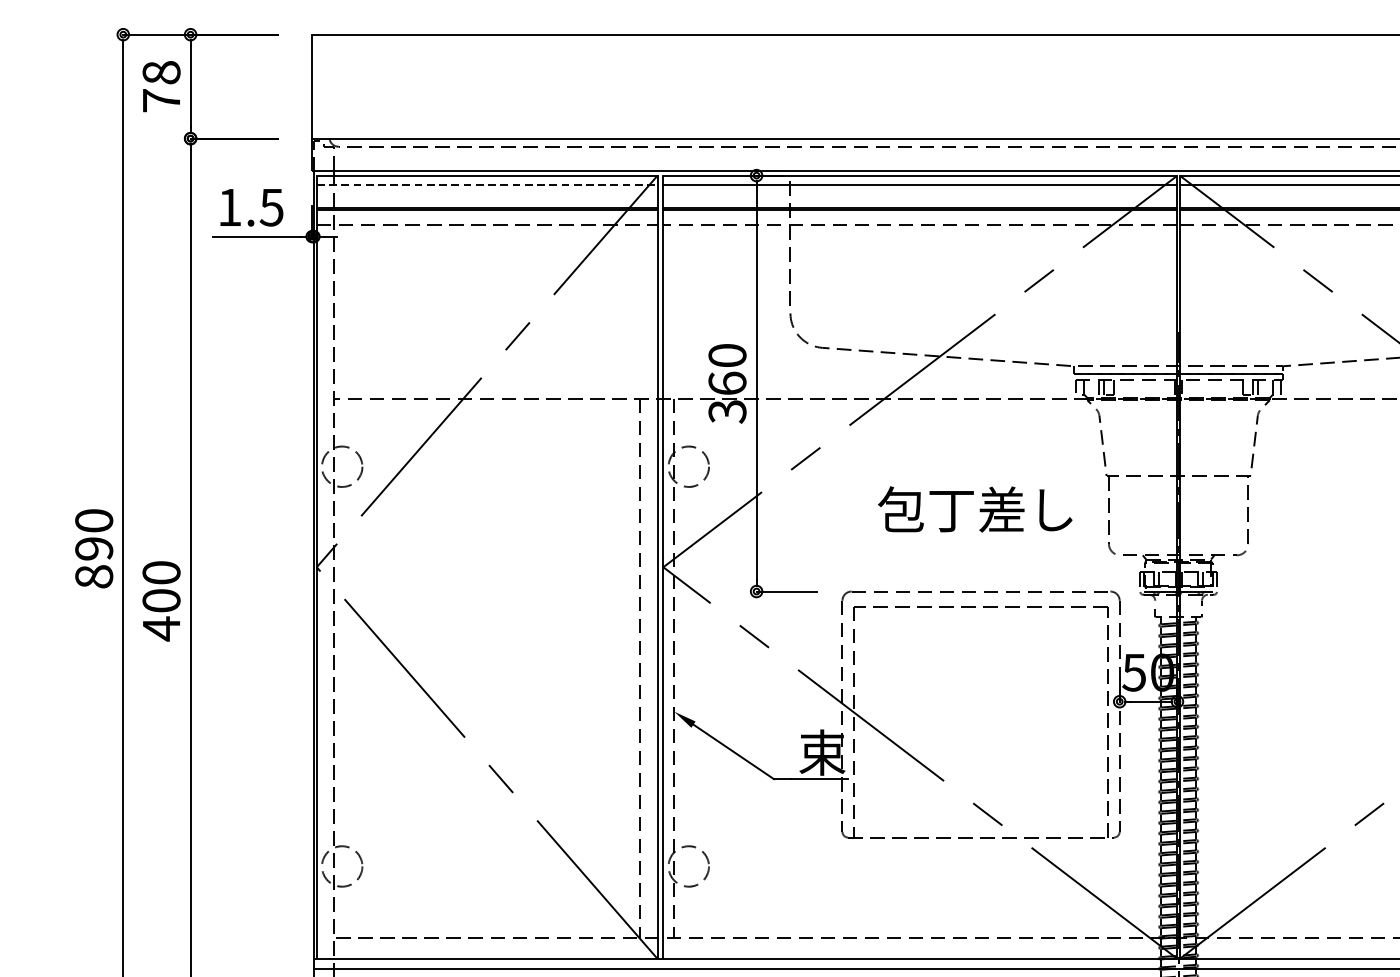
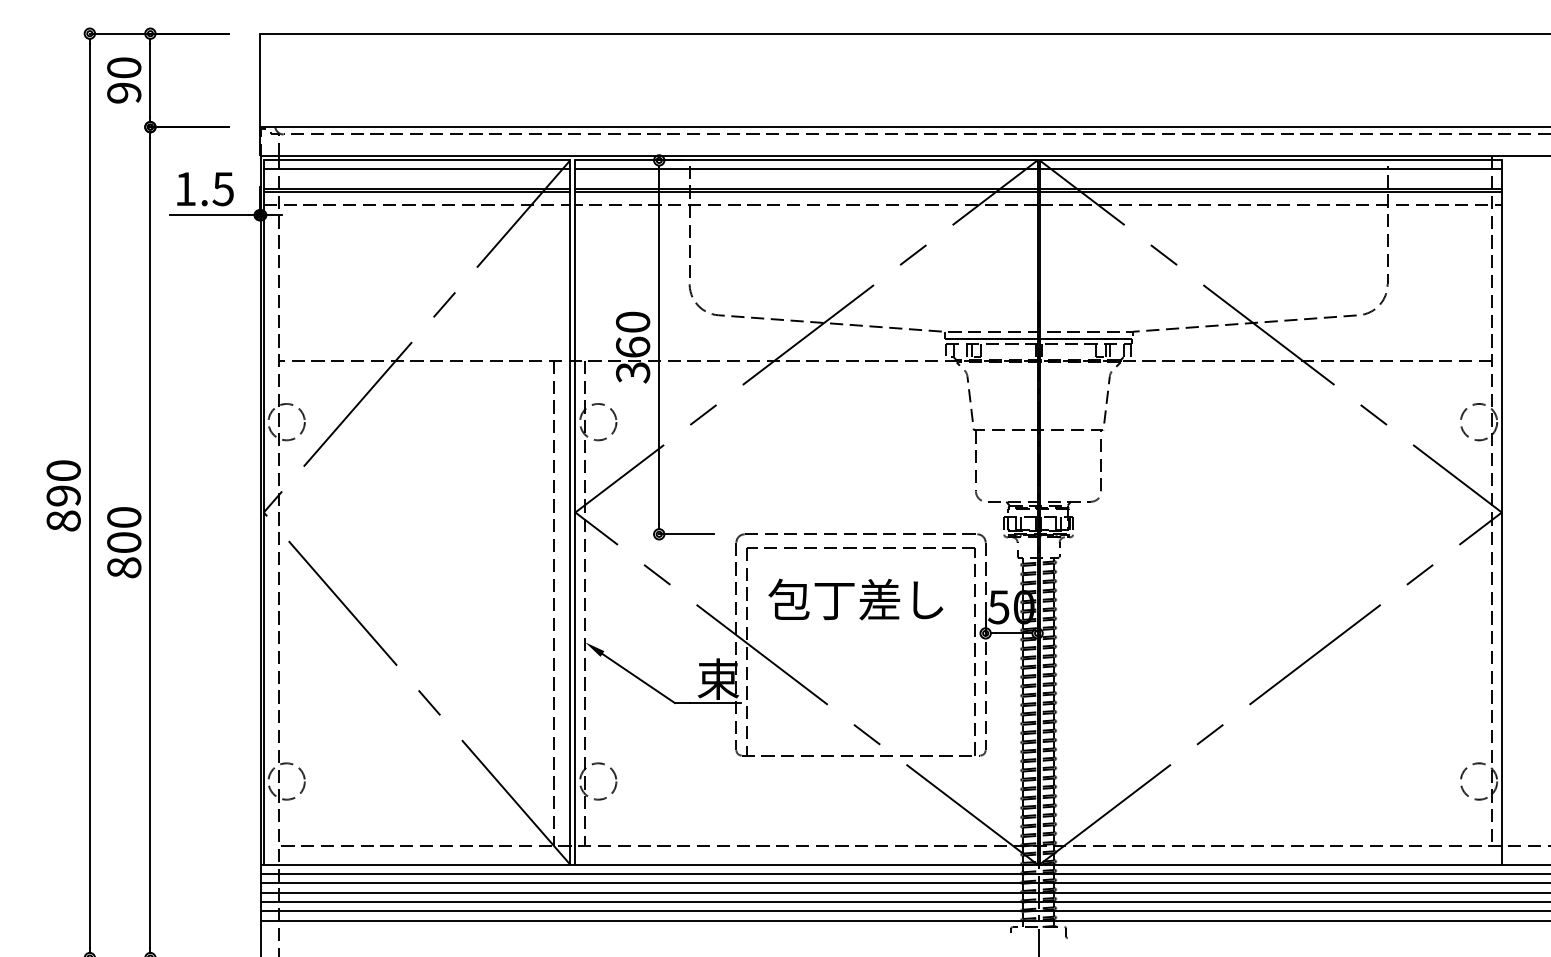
text: (161, 86) -> (124, 80), 78 -> 90
line: (487, 184) -> (417, 168), dashed -> solid
text: (974, 509) -> (855, 599), moved
text: (161, 628) -> (124, 567), 400 -> 800

